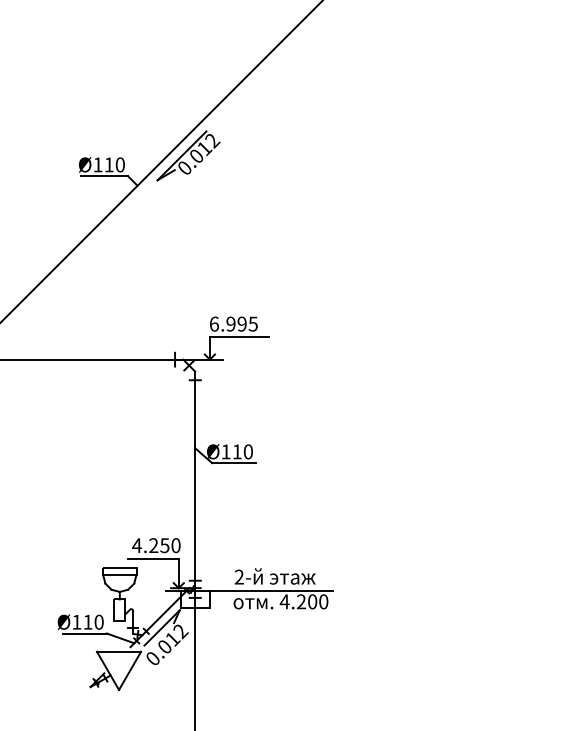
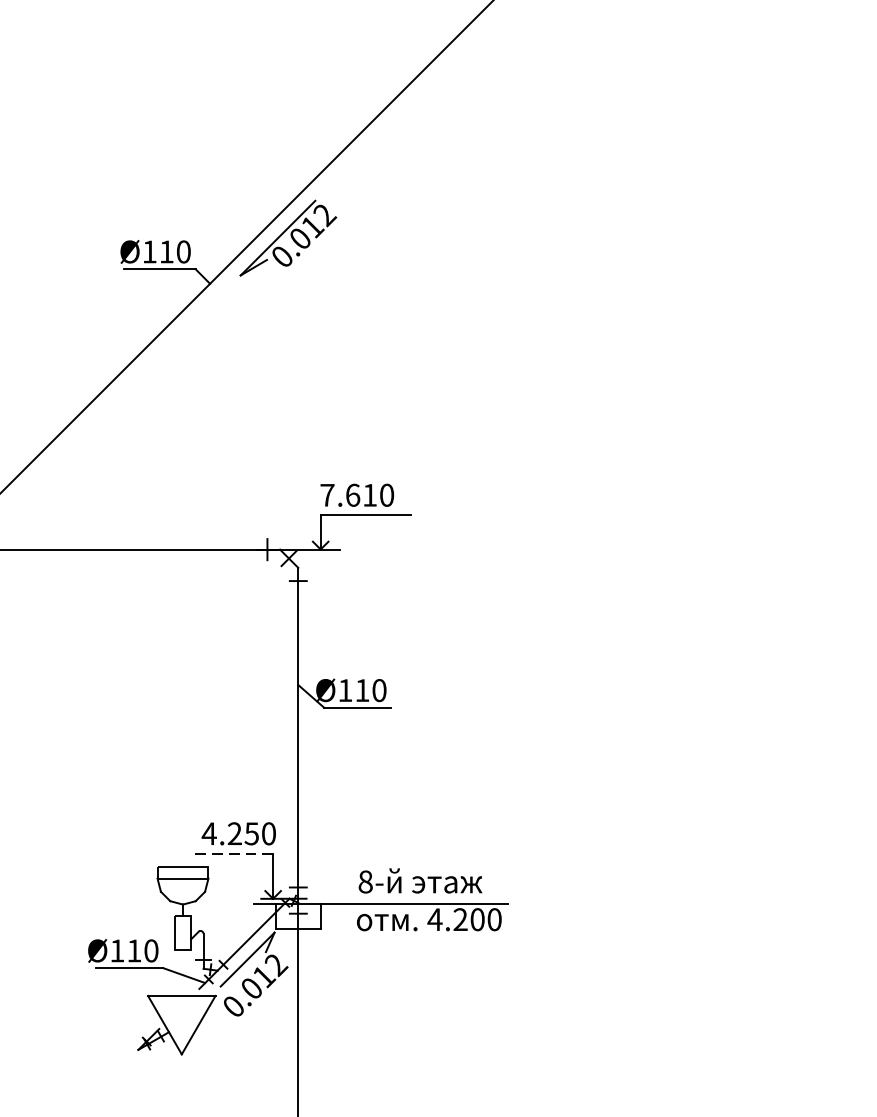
text: (233, 323) -> (356, 494), 6.995 -> 7.610
line: (153, 558) -> (234, 853), solid -> dashed
text: (238, 576) -> (364, 880), 2- -> 8-

